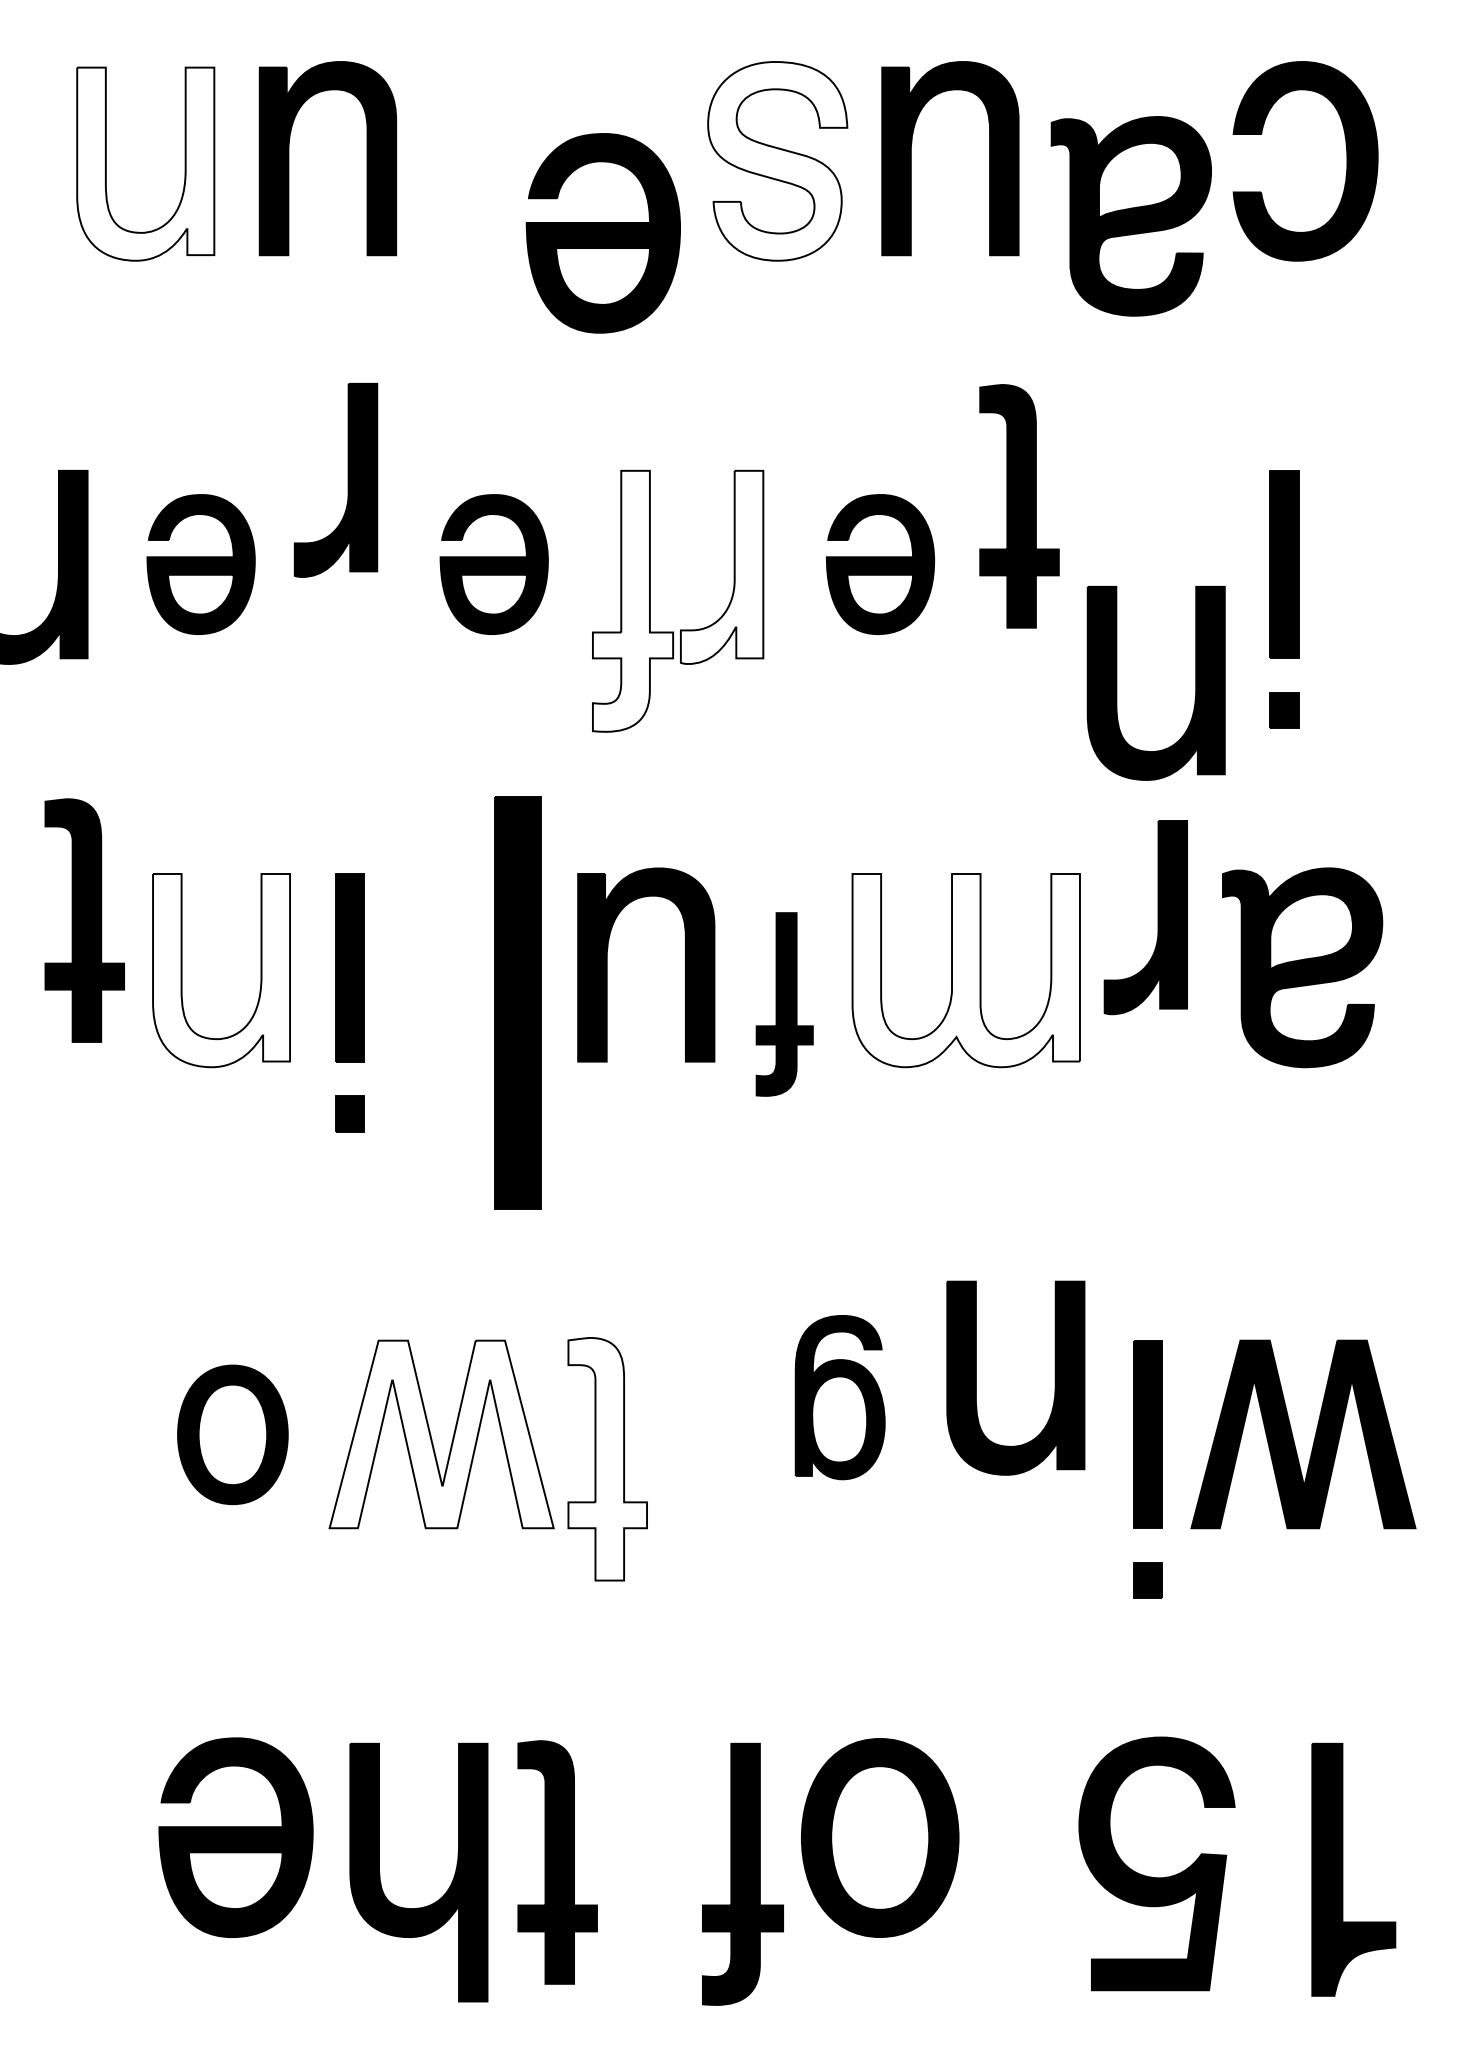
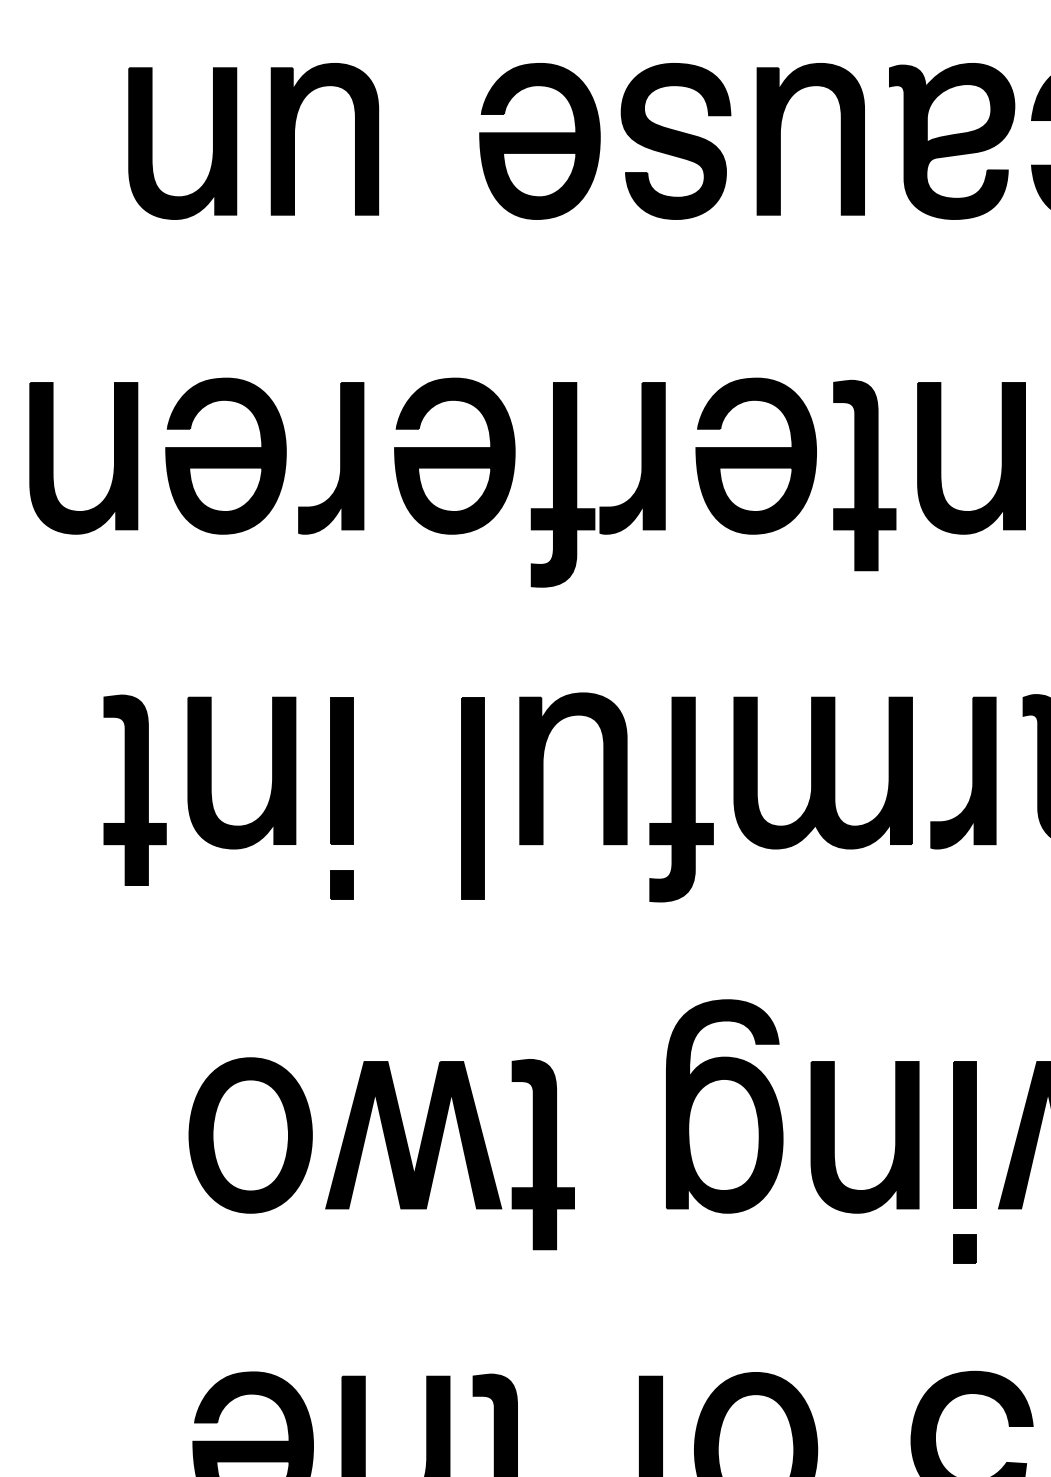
fill: (777, 161) -> (675, 141), added
fill: (145, 163) -> (182, 143), added
part: (1130, 216) -> (951, 141), moved
part: (602, 233) -> (539, 141), moved
part: (347, 480) -> (340, 458), moved
part: (1019, 506) -> (864, 475), moved
part: (200, 564) -> (225, 456), size x1.43
part: (493, 564) -> (454, 456), size x1.43
part: (880, 564) -> (756, 456), size x1.43
fill: (721, 567) -> (632, 458), added
fill: (632, 600) -> (562, 484), added
part: (1117, 683) -> (941, 458), moved
part: (1157, 917) -> (972, 773), moved
part: (84, 920) -> (134, 790), moved
fill: (221, 970) -> (241, 773), added
fill: (965, 970) -> (822, 773), added
part: (517, 1002) -> (472, 798), size x0.62
part: (784, 1004) -> (681, 799), size x1.43
part: (976, 1377) -> (834, 1136), moved
part: (840, 1397) -> (725, 1106), size x1.67
part: (232, 1434) -> (250, 1135), size x1.43
fill: (441, 1434) -> (413, 1135), added
fill: (607, 1458) -> (543, 1153), added

